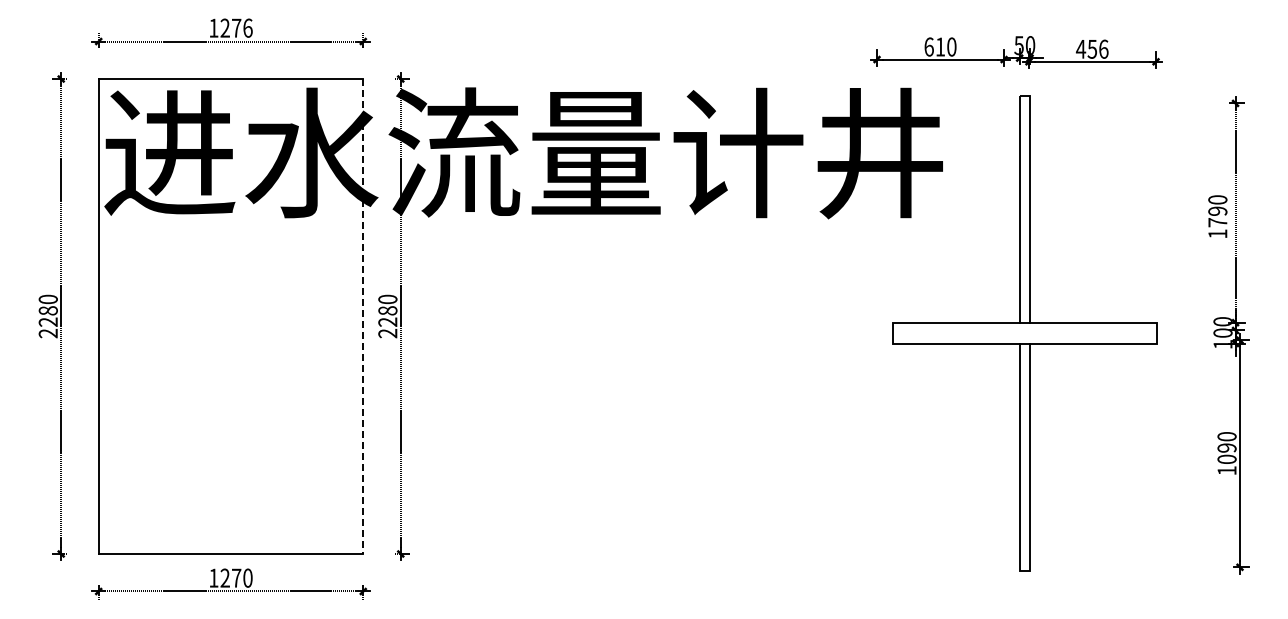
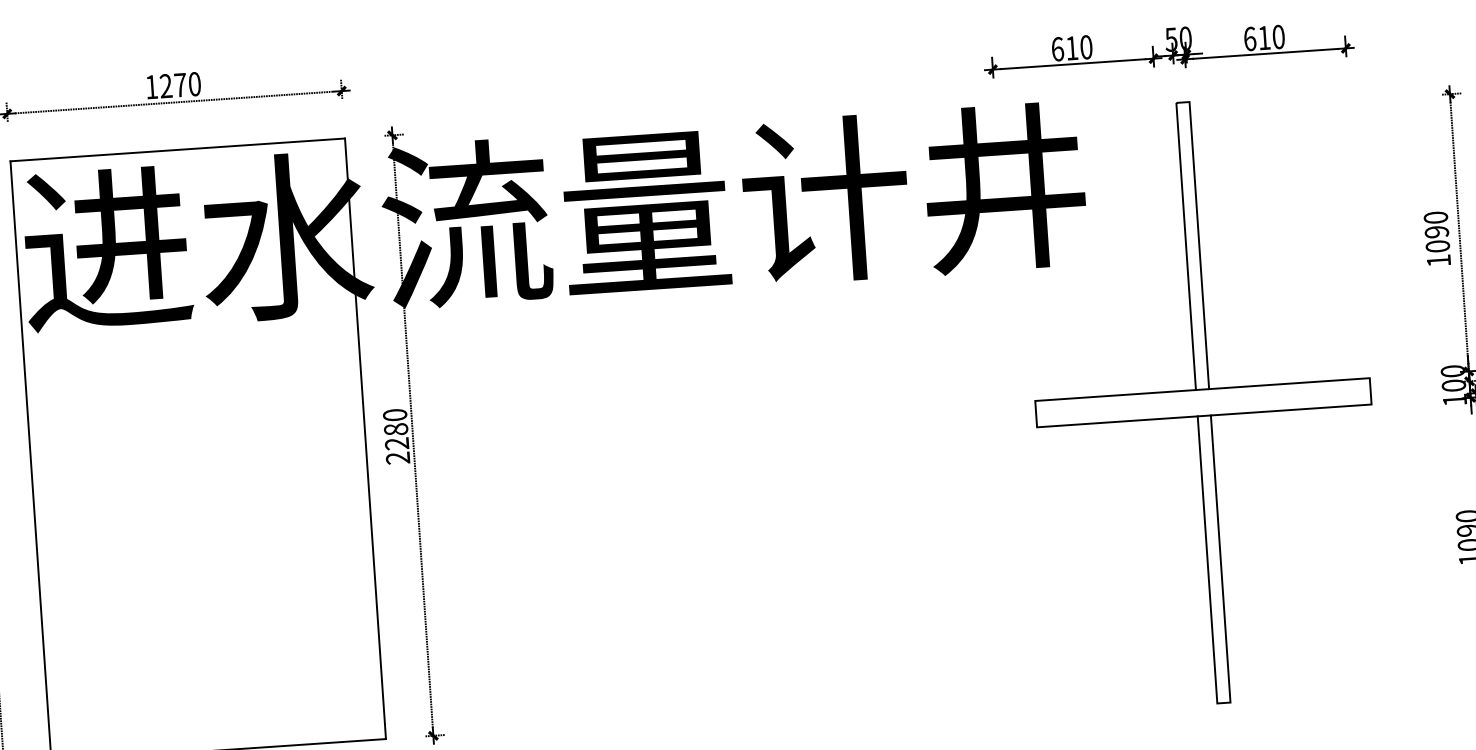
text: (247, 27) -> (194, 83), 1276 -> 1270
text: (1091, 48) -> (1263, 37), 456 -> 610
text: (1217, 222) -> (1437, 246), 1790 -> 1090
line: (363, 317) -> (365, 440), dashed -> solid

